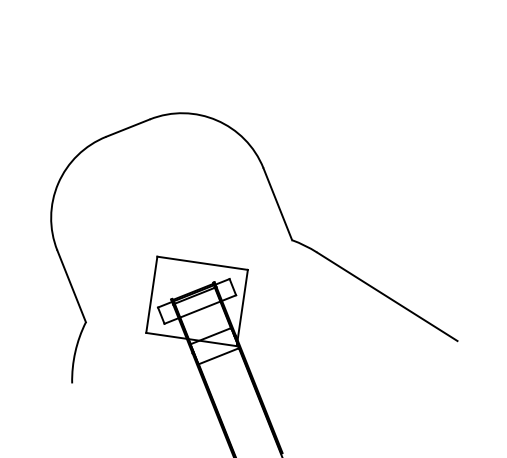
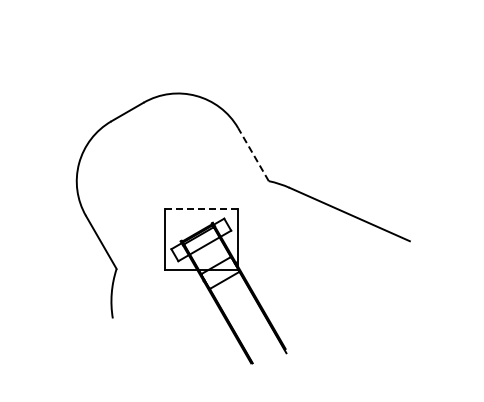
line: (277, 204) -> (253, 154), solid -> dashed
line: (201, 263) -> (200, 209), solid -> dashed

